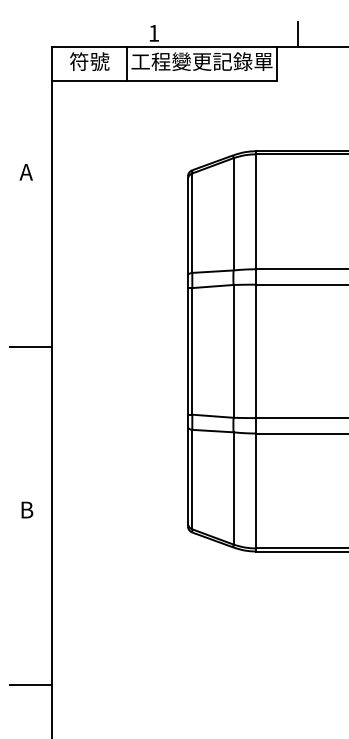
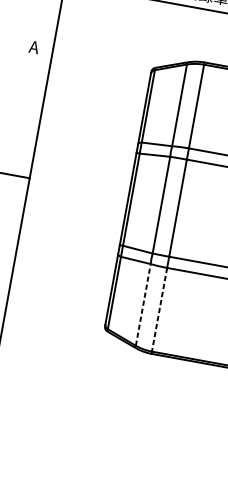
line: (233, 487) -> (143, 304), solid -> dashed
line: (256, 491) -> (159, 310), solid -> dashed

